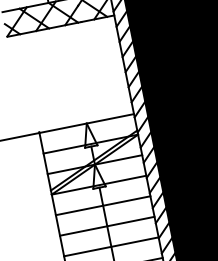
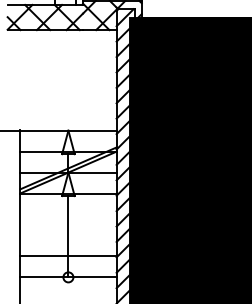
line: (103, 205) -> (68, 214), removed
line: (107, 226) -> (68, 235), removed

